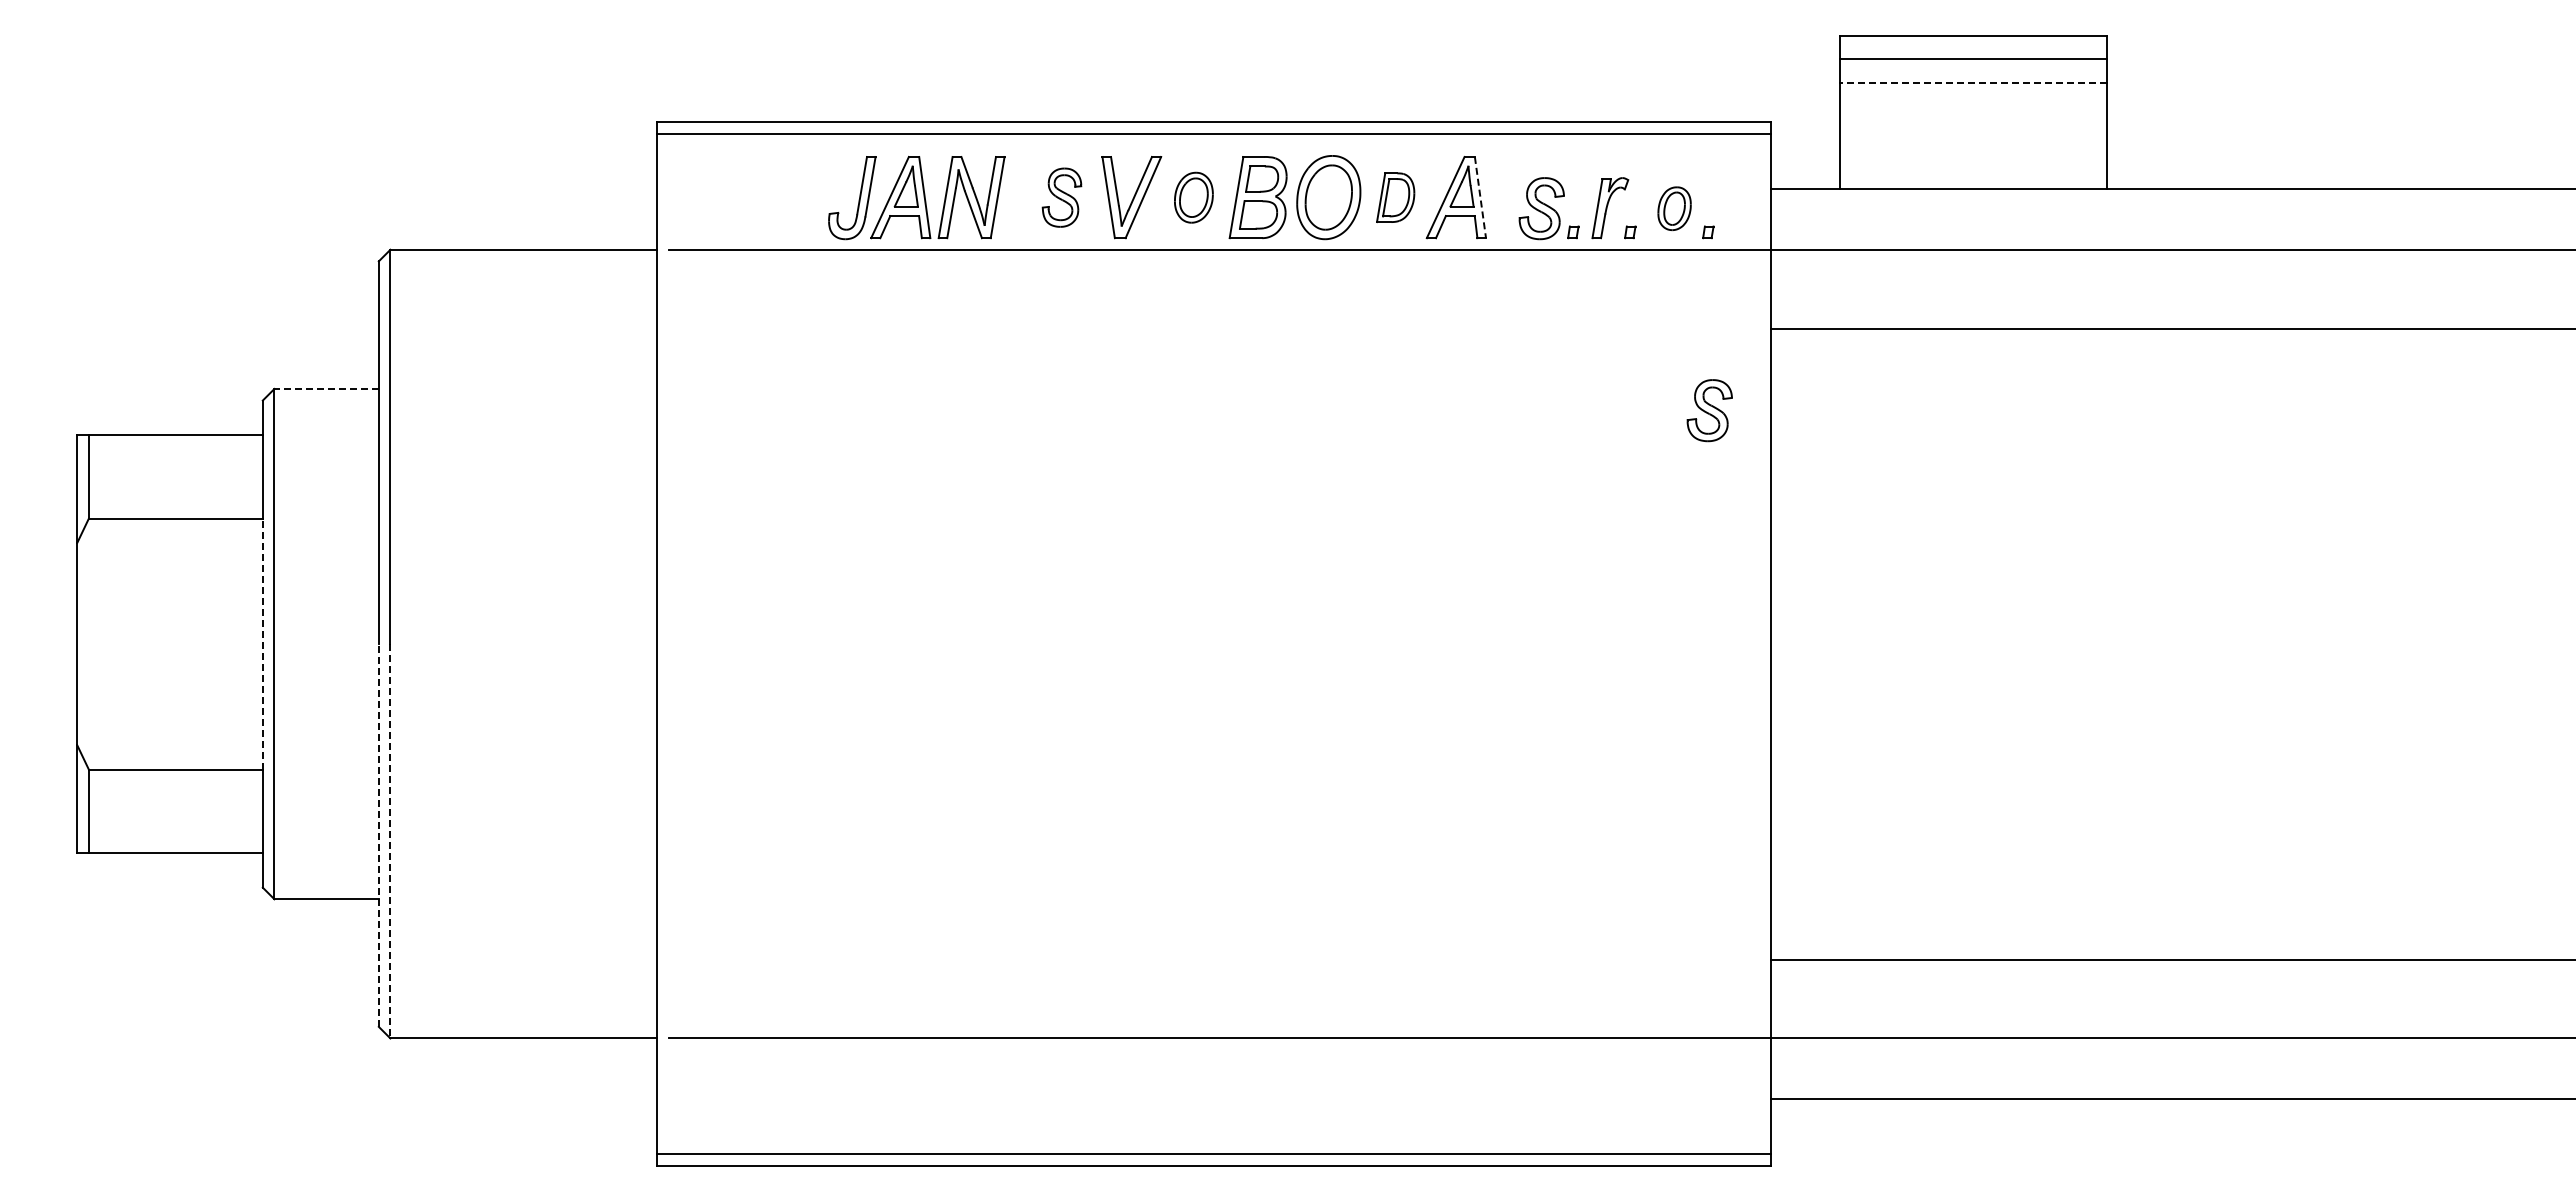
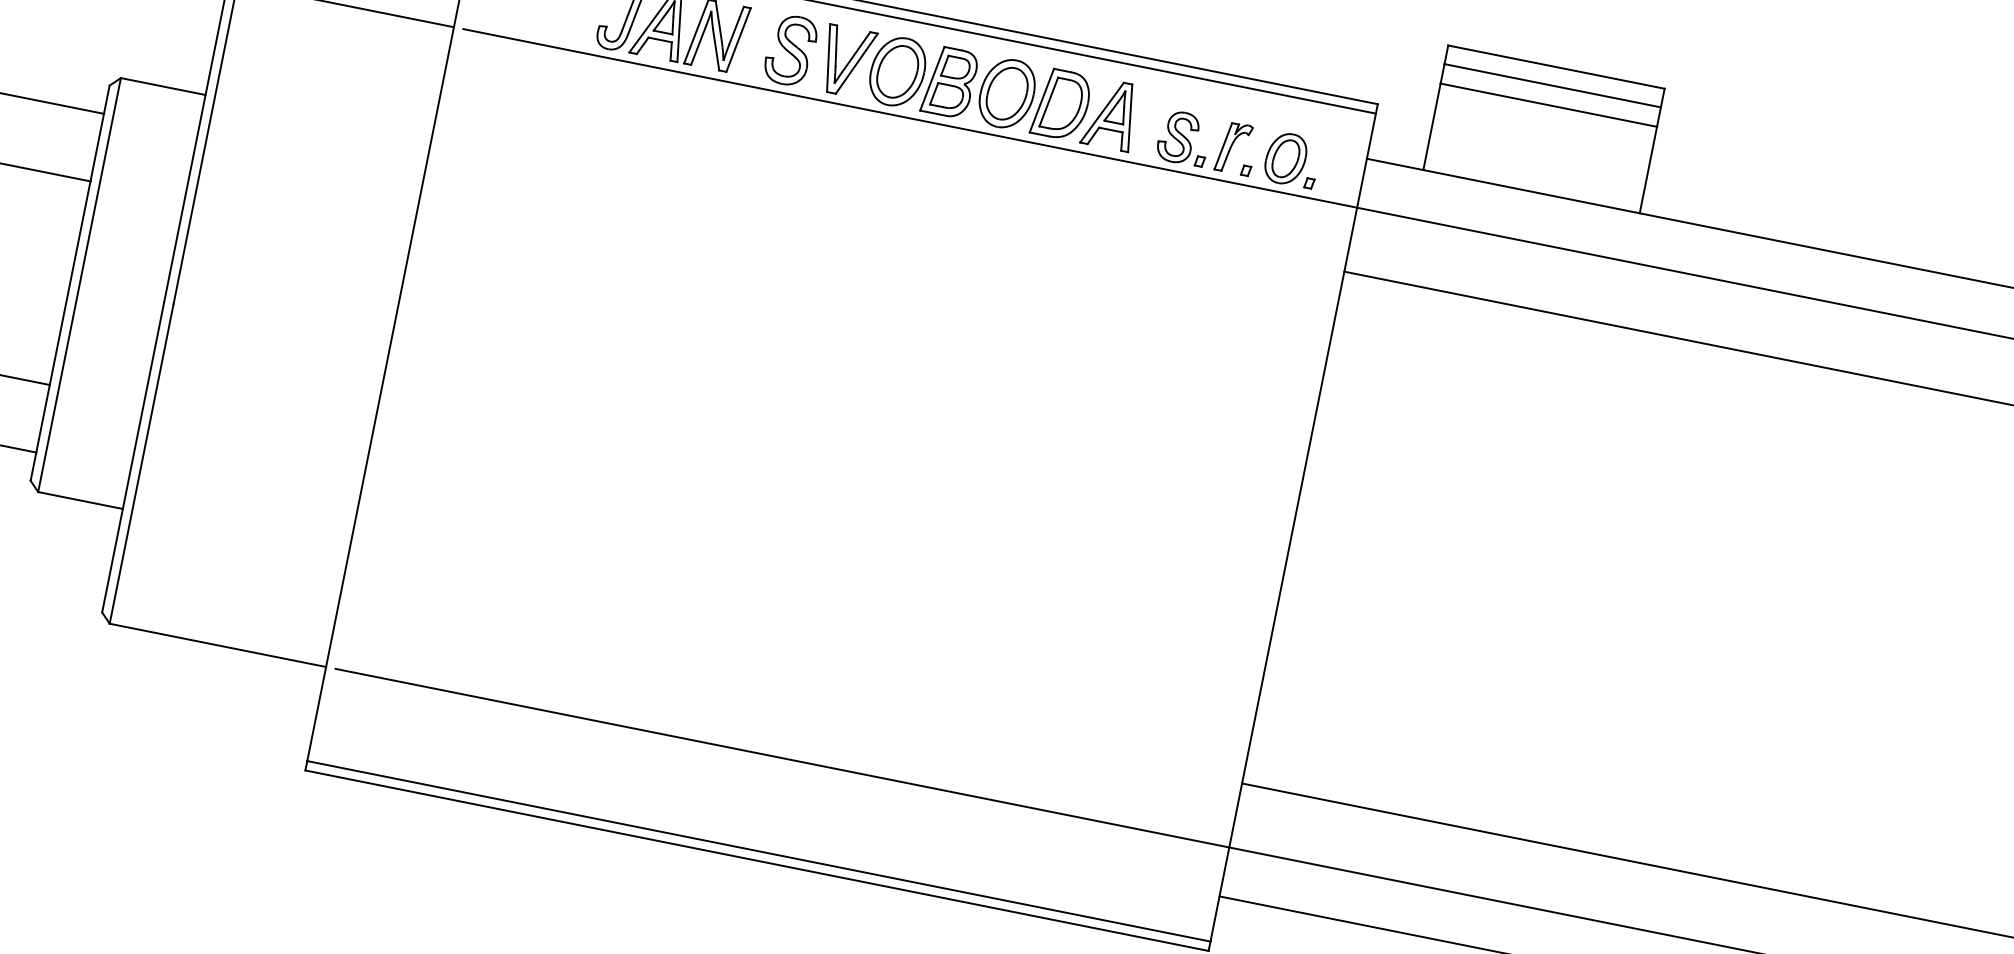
line: (1973, 82) -> (1548, 104), dashed -> solid
part: (1061, 197) -> (790, 50), size x1.43
part: (1193, 197) -> (897, 71), size x1.67
part: (1395, 197) -> (1061, 104), size x1.67
line: (1480, 197) -> (1130, 118), dashed -> solid
part: (1674, 208) -> (1285, 158), size x1.43
line: (326, 388) -> (163, 86), dashed -> solid
part: (1709, 410) -> (1281, 328), removed
line: (262, 643) -> (69, 282), dashed -> solid
line: (378, 834) -> (133, 456), dashed -> solid
line: (390, 841) -> (141, 463), dashed -> solid

